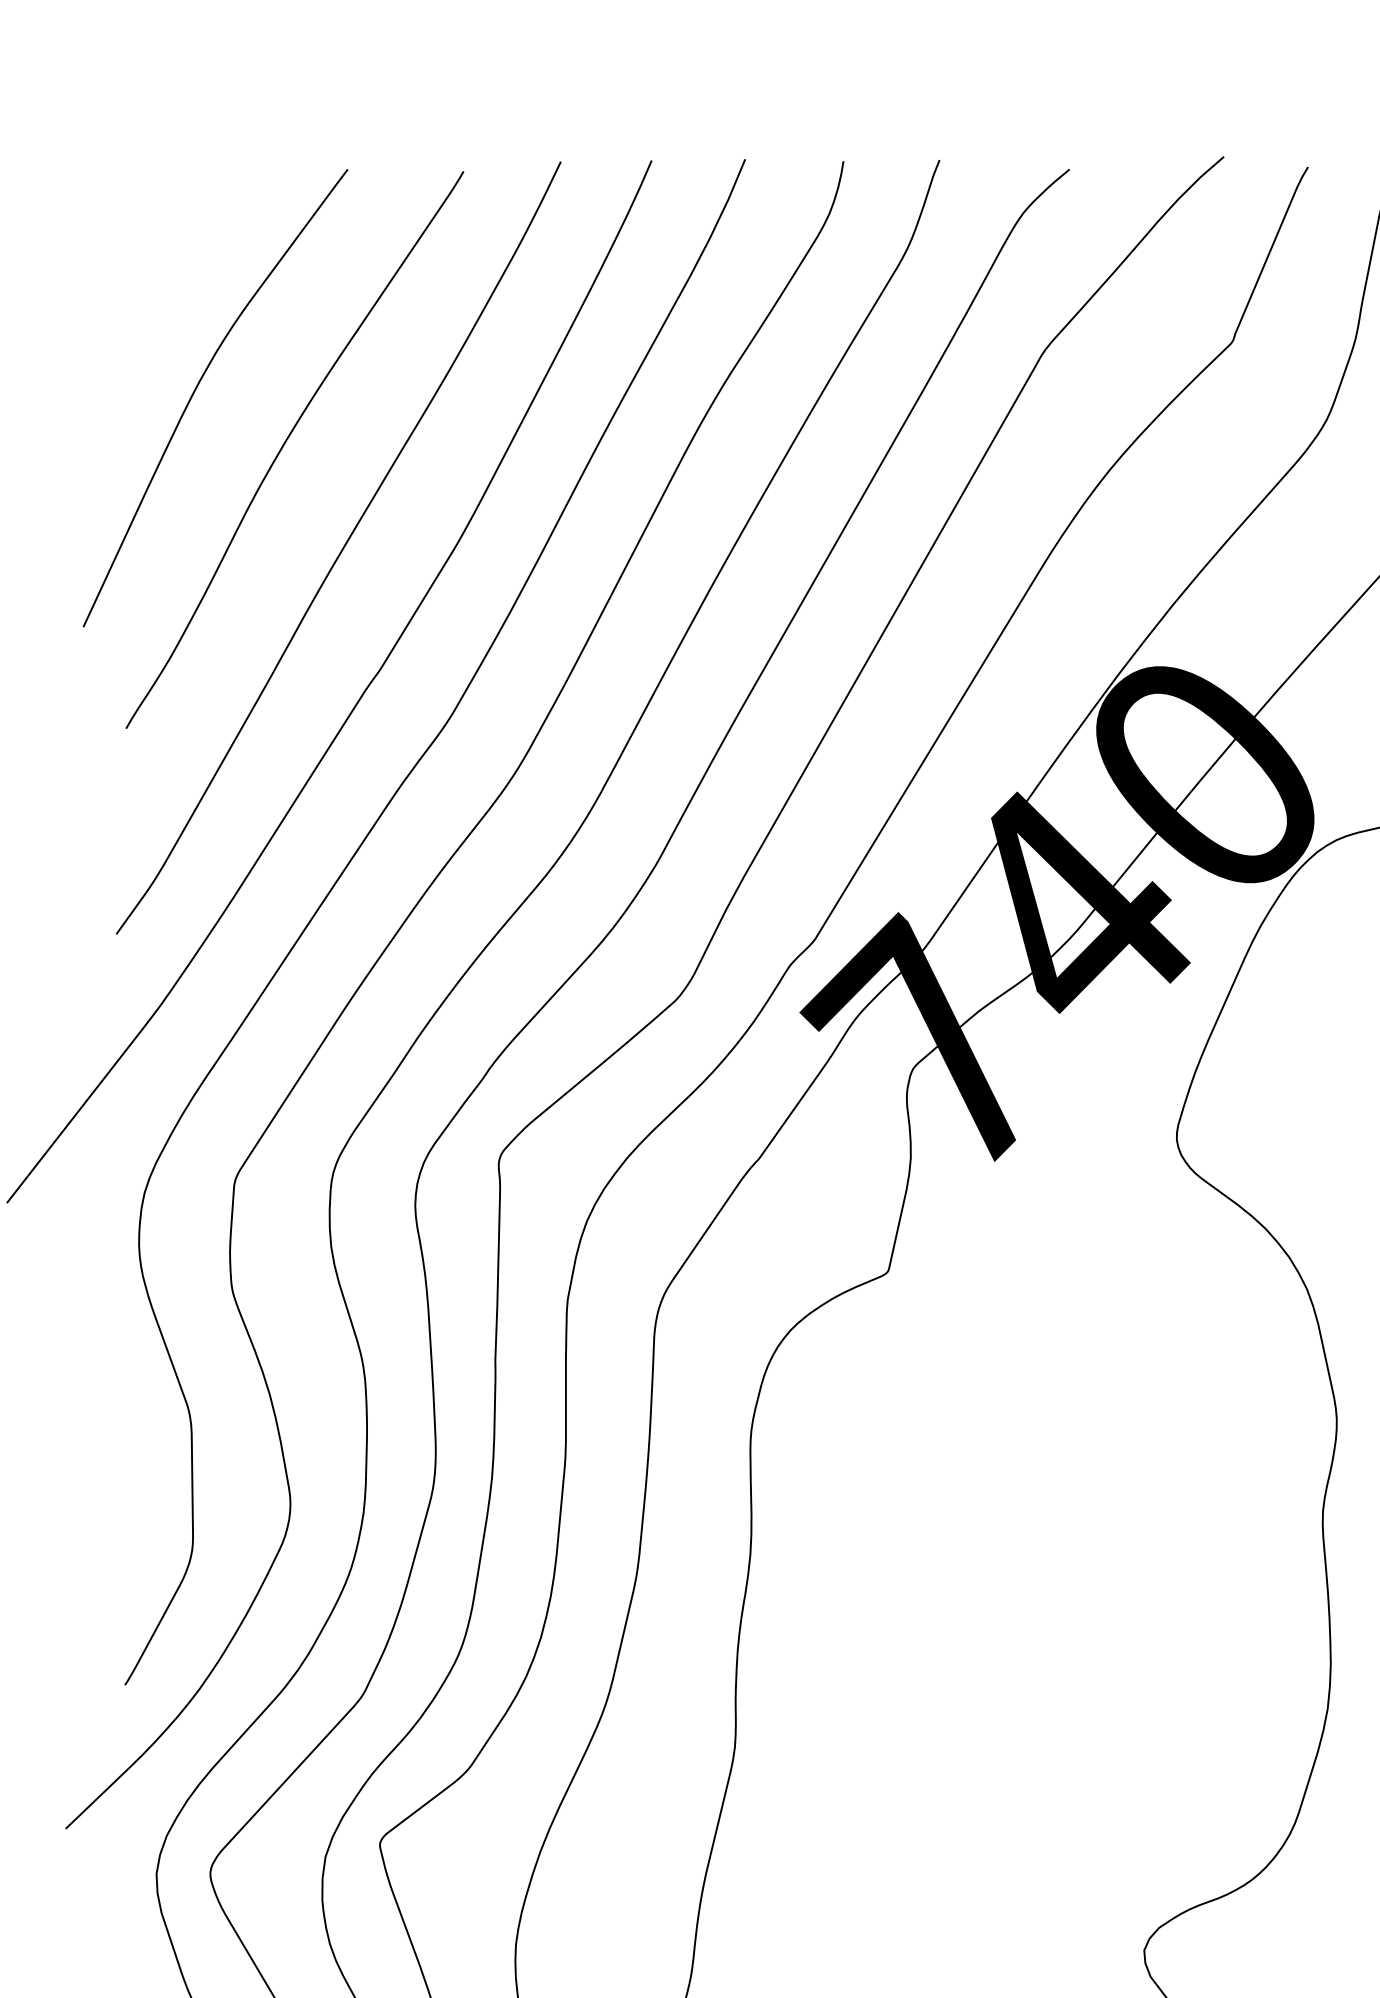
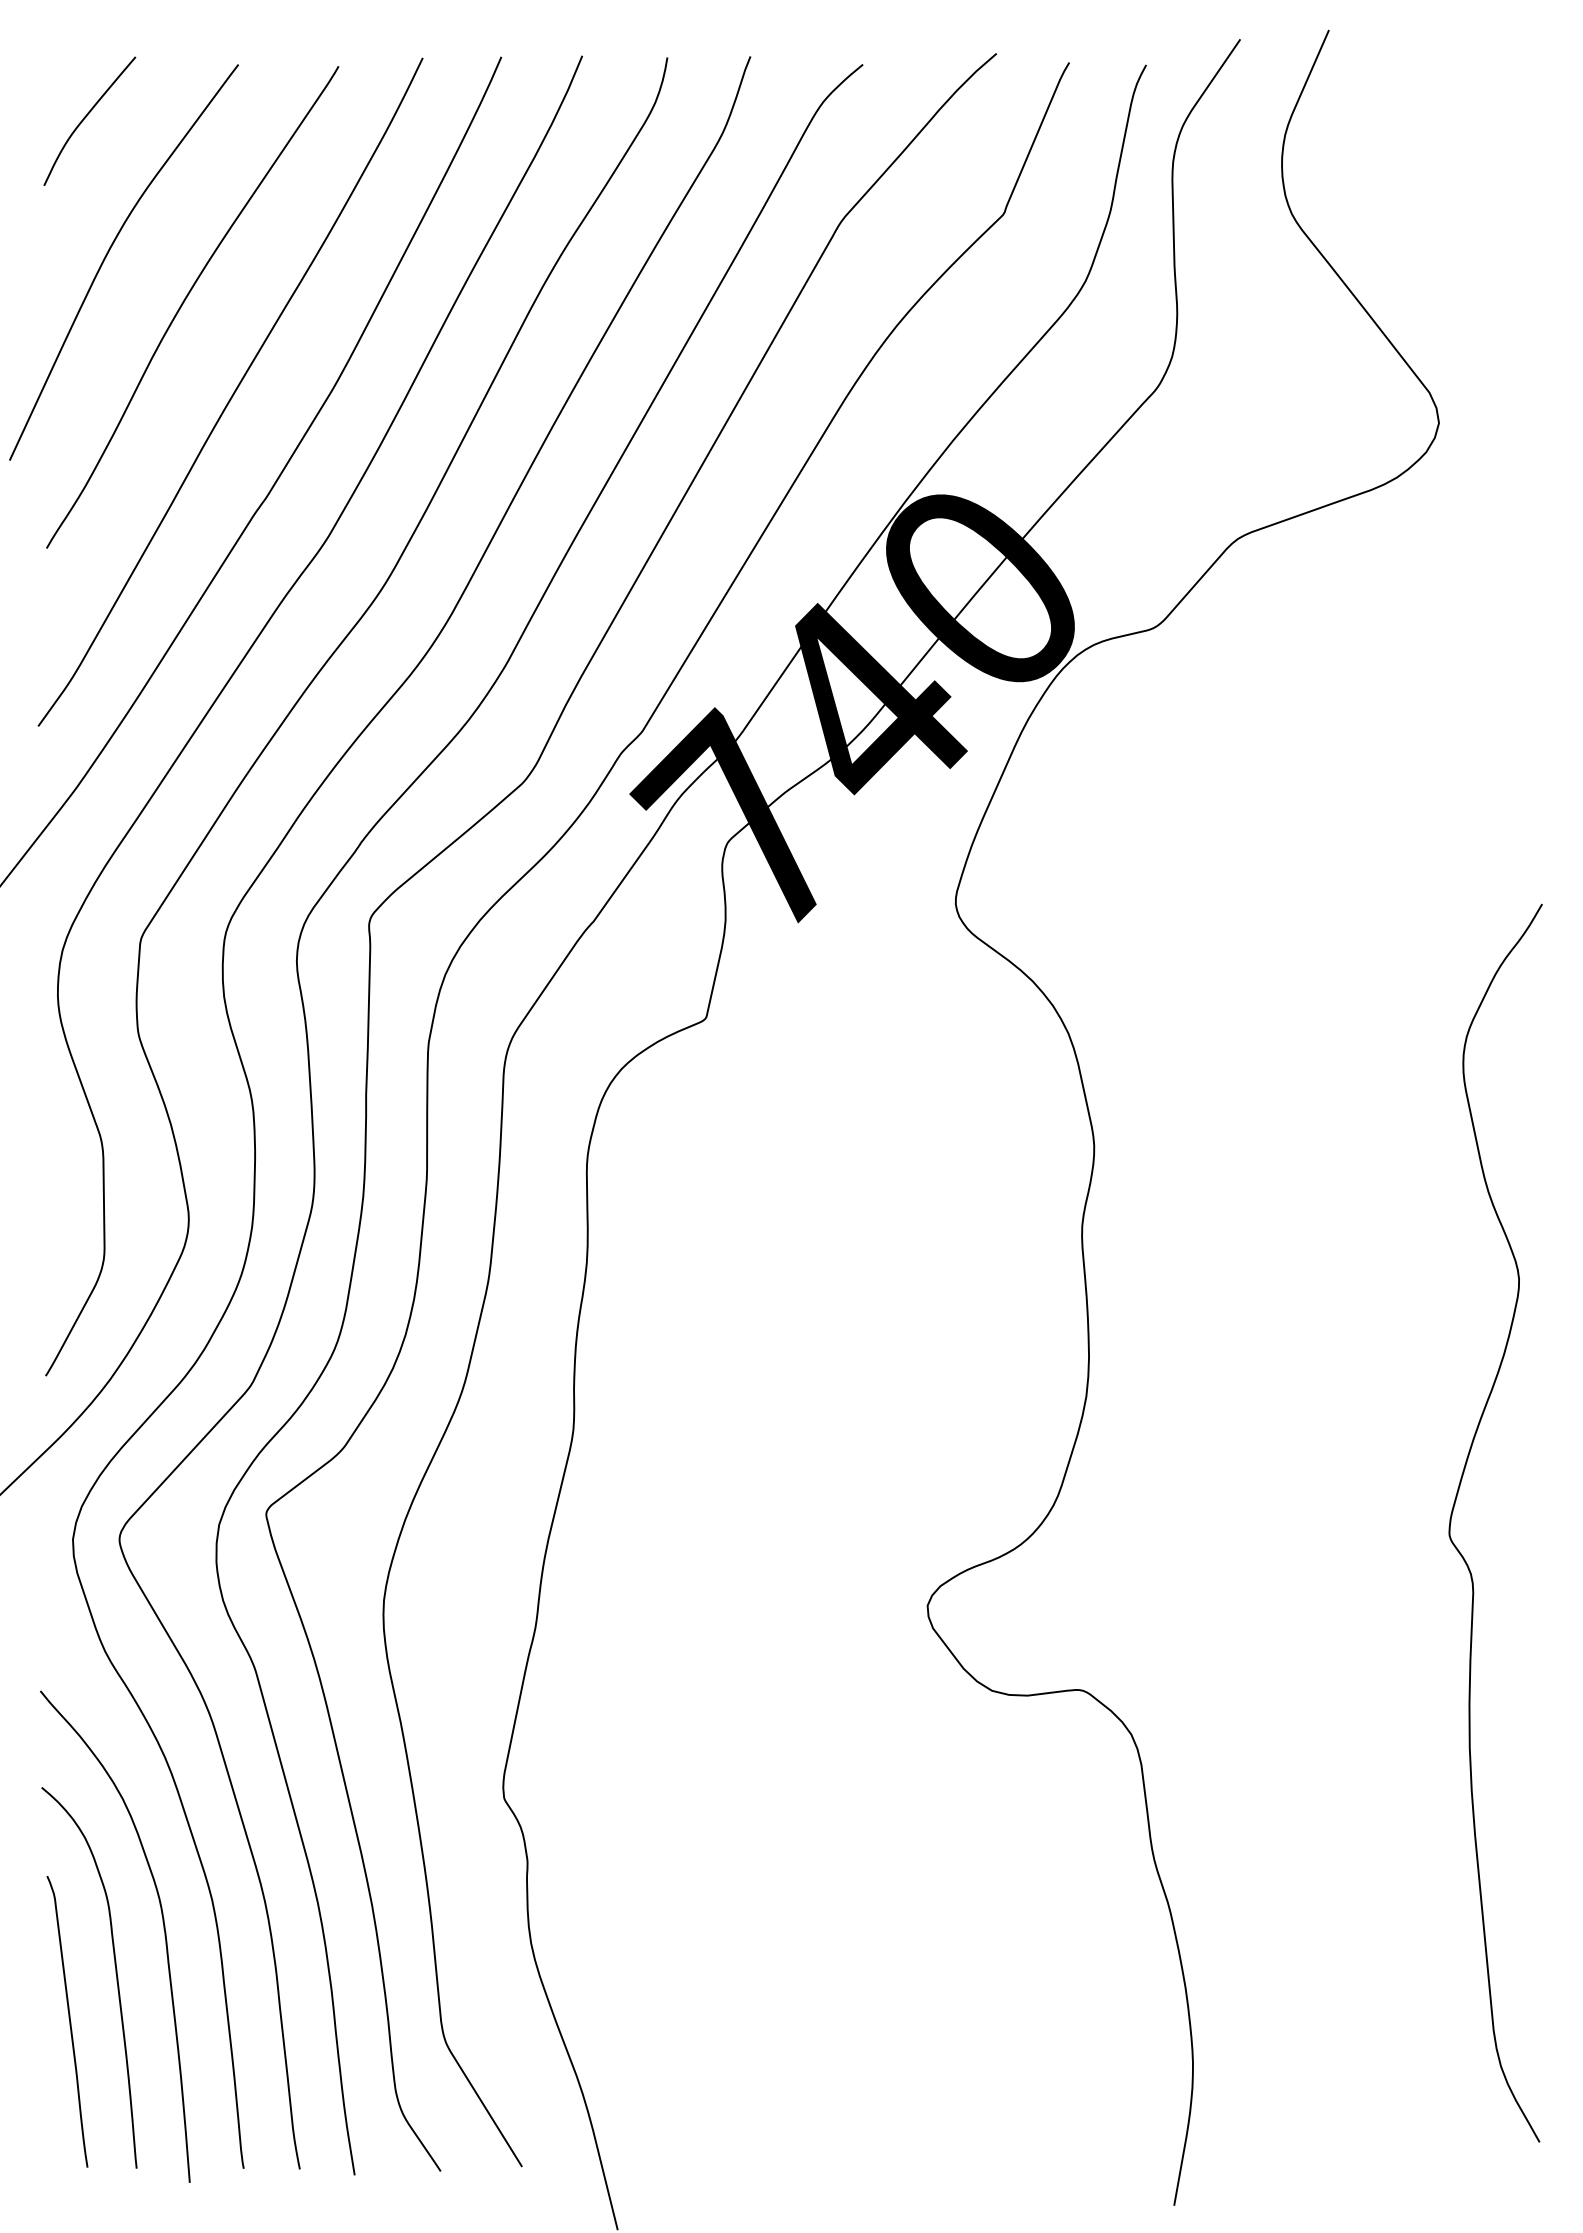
curve: (172, 230) -> (86, 117), added

